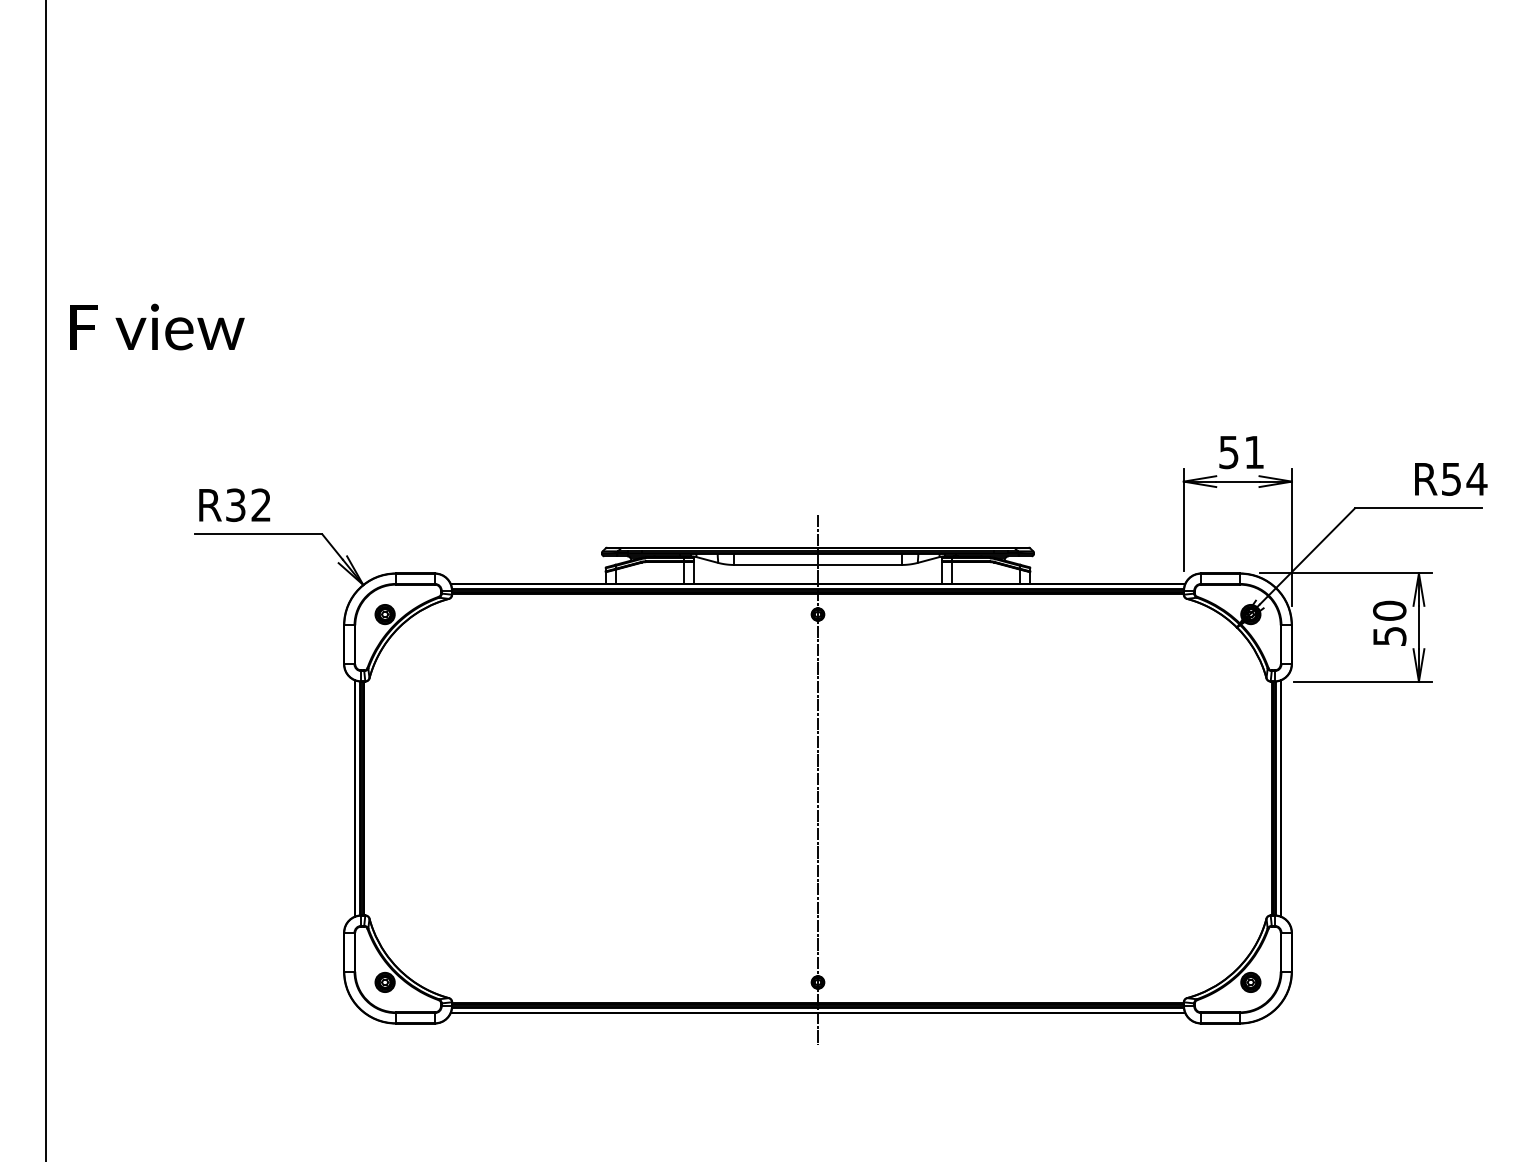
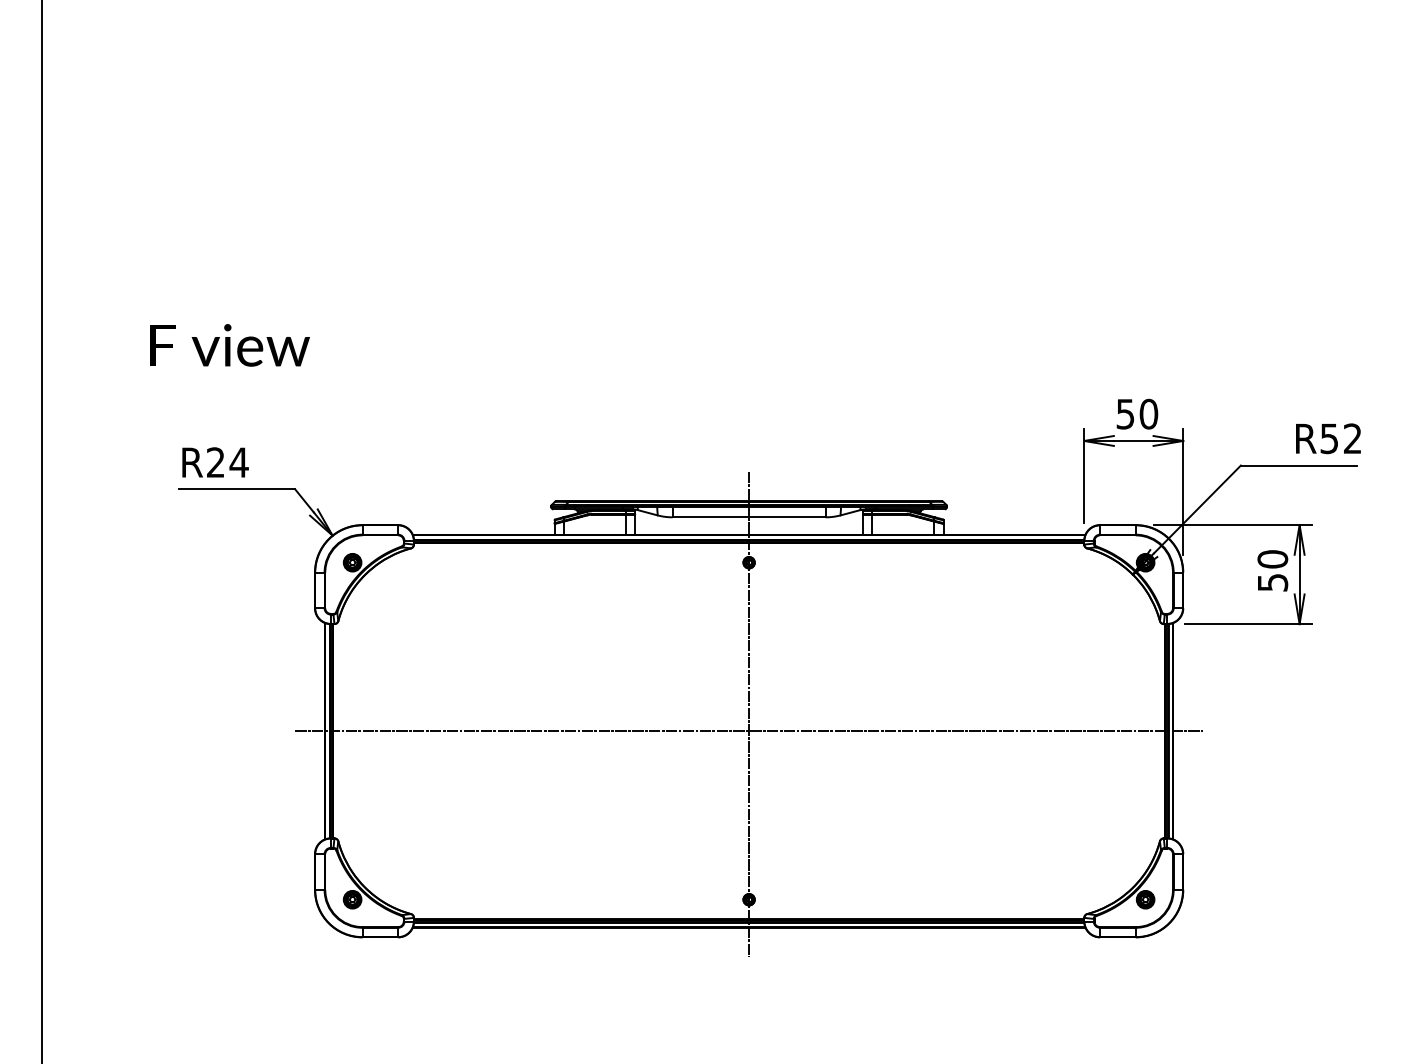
text: (156, 327) -> (229, 345), moved
text: (1253, 451) -> (1148, 413), 51 -> 50
text: (1476, 478) -> (1352, 438), R54 -> R52
text: (248, 505) -> (227, 462), R32 -> R24
line: (817, 798) -> (748, 731), added

